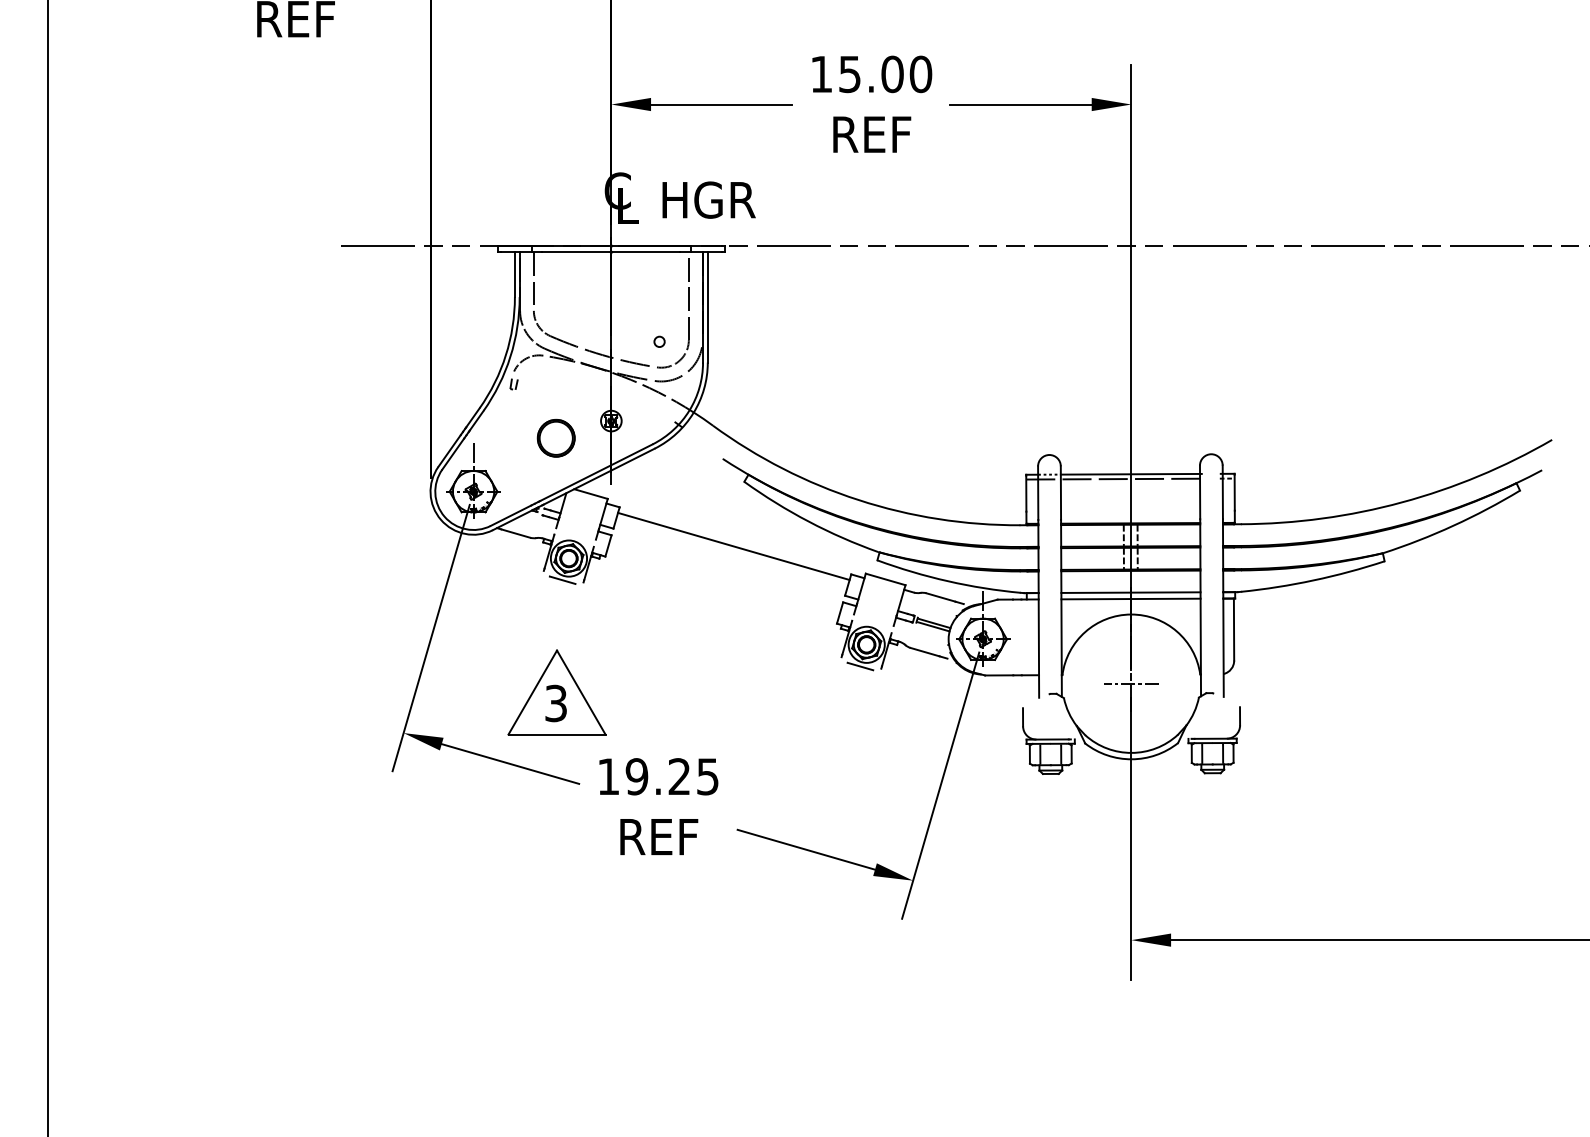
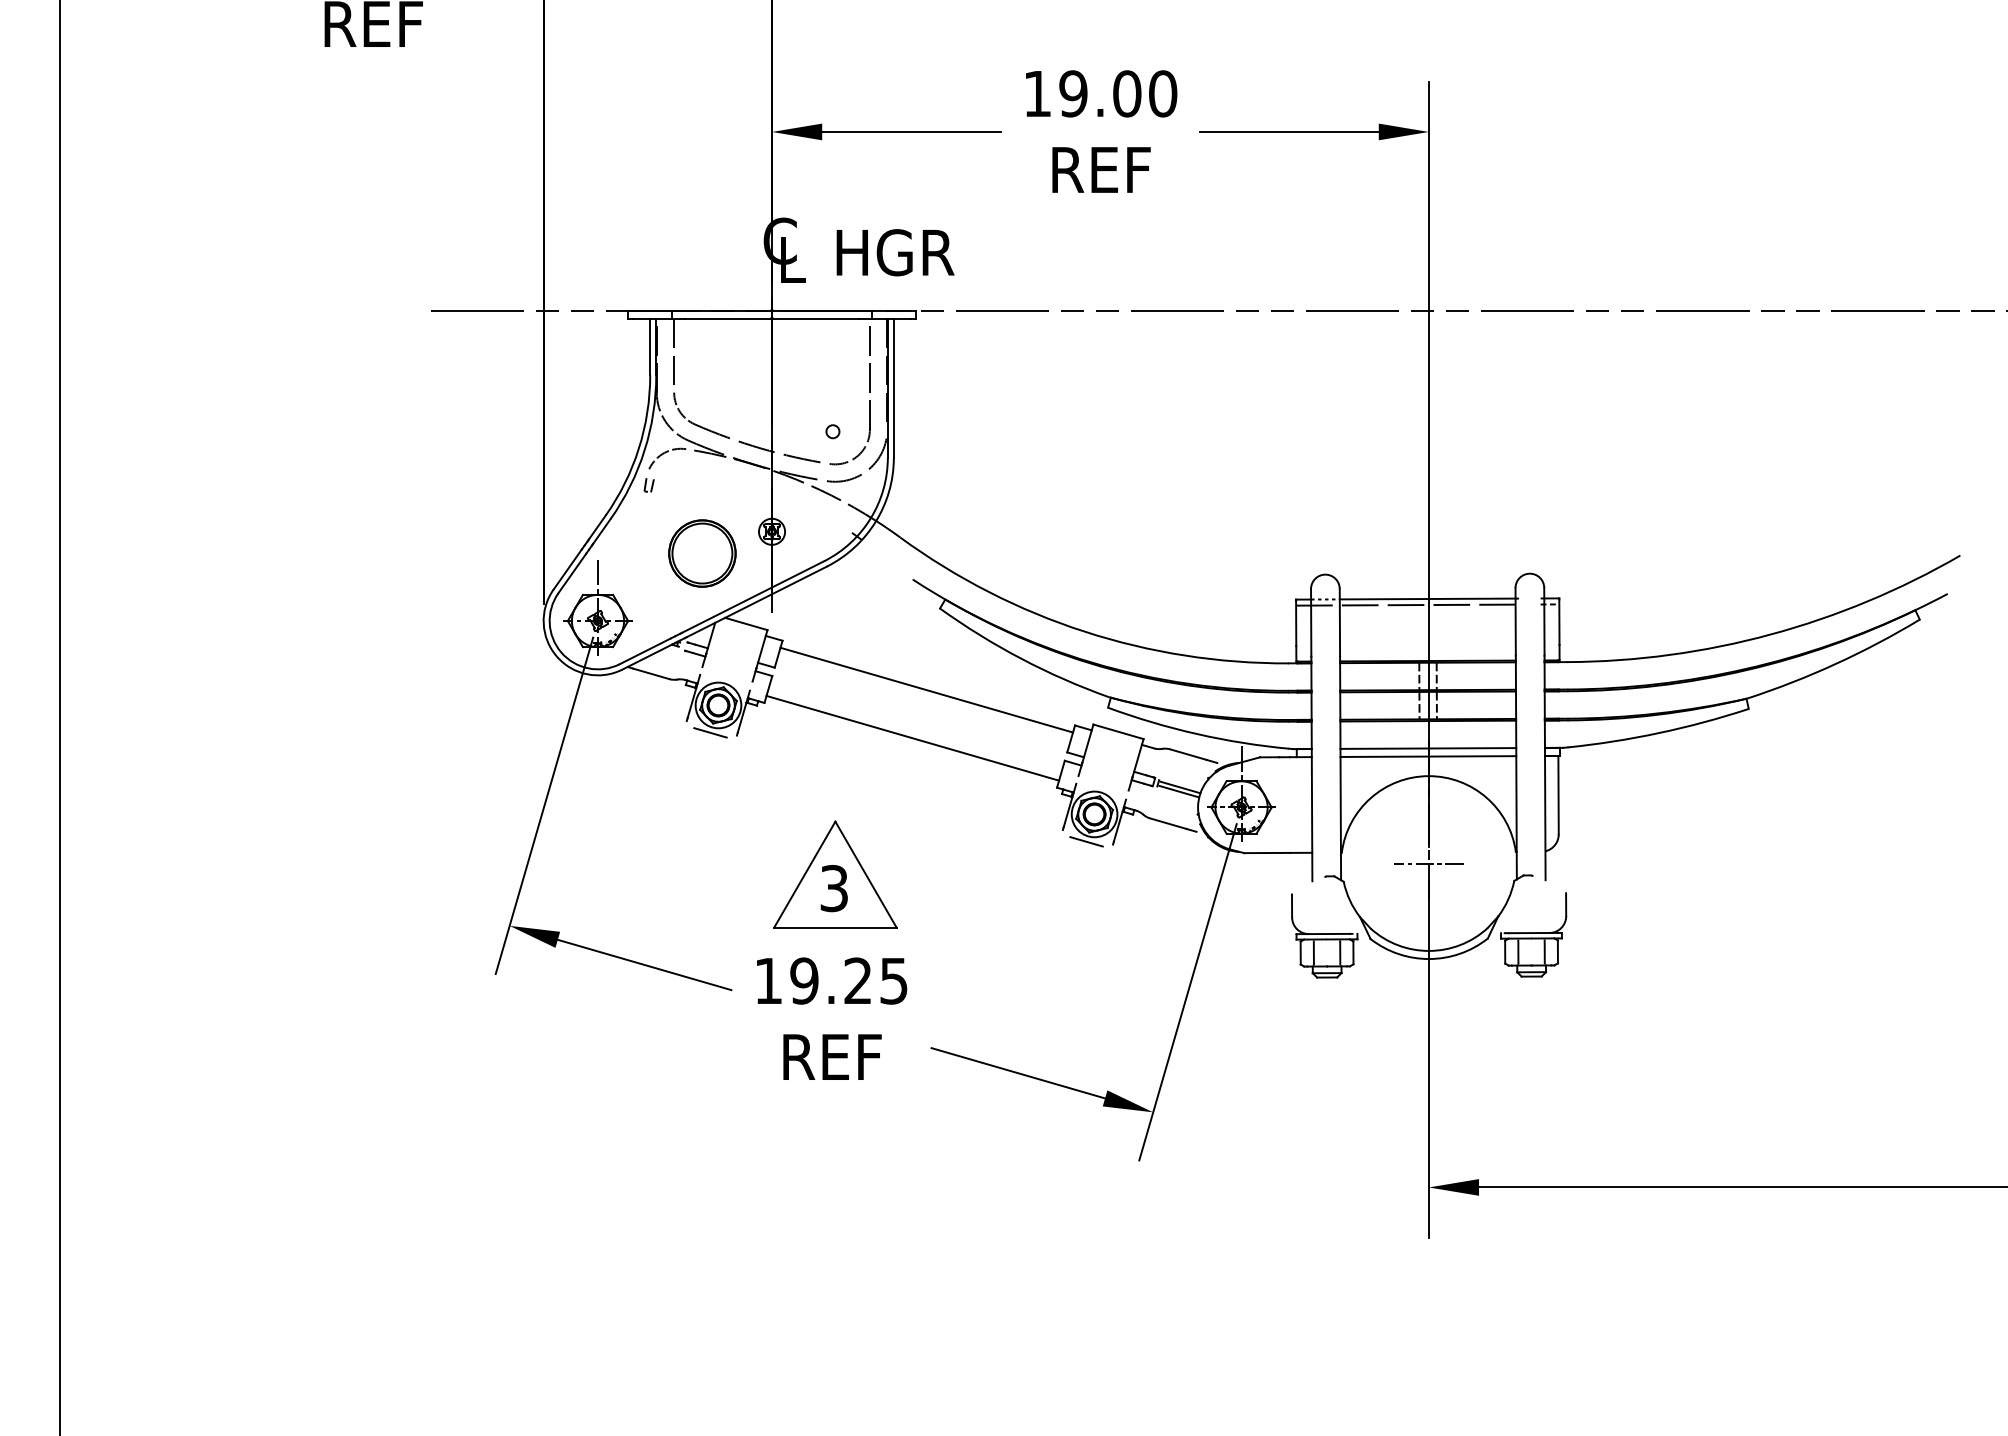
text: (850, 74) -> (1073, 93), 15.00 -> 19.00
part: (556, 438) -> (702, 553), size x1.43
line: (722, 583) -> (912, 737), added
part: (557, 692) -> (835, 874), moved

